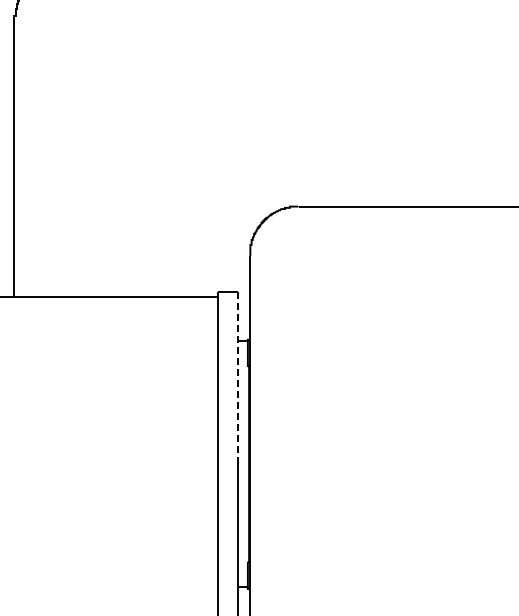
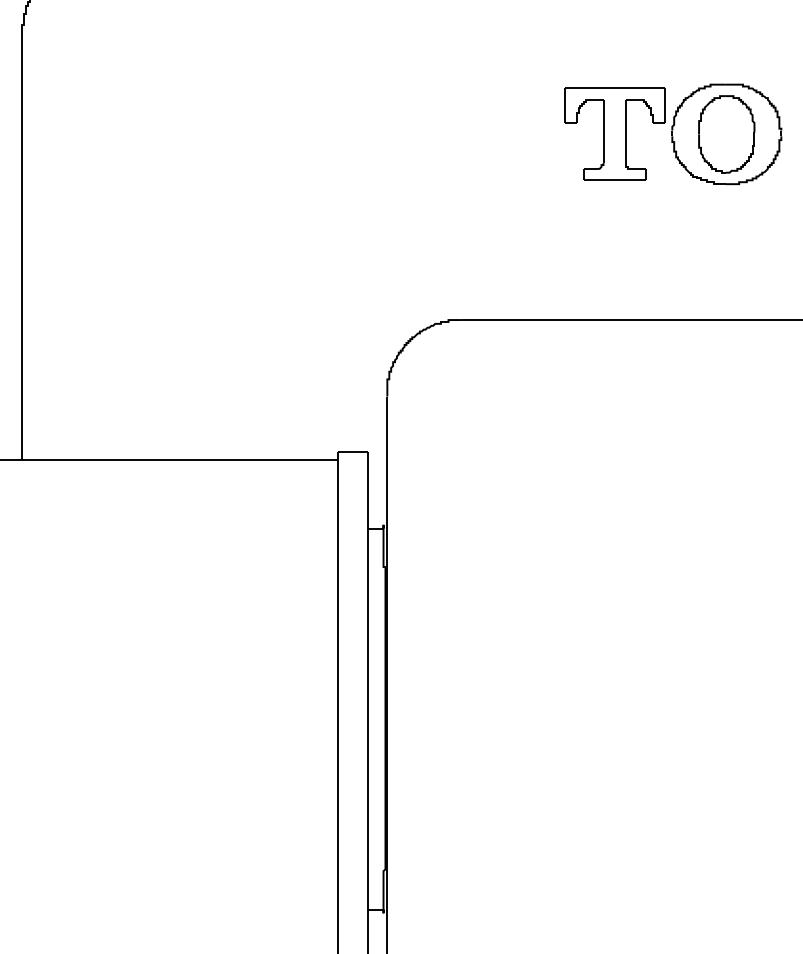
part: (434, 86) -> (672, 134), added
line: (238, 377) -> (368, 584), dashed -> solid

